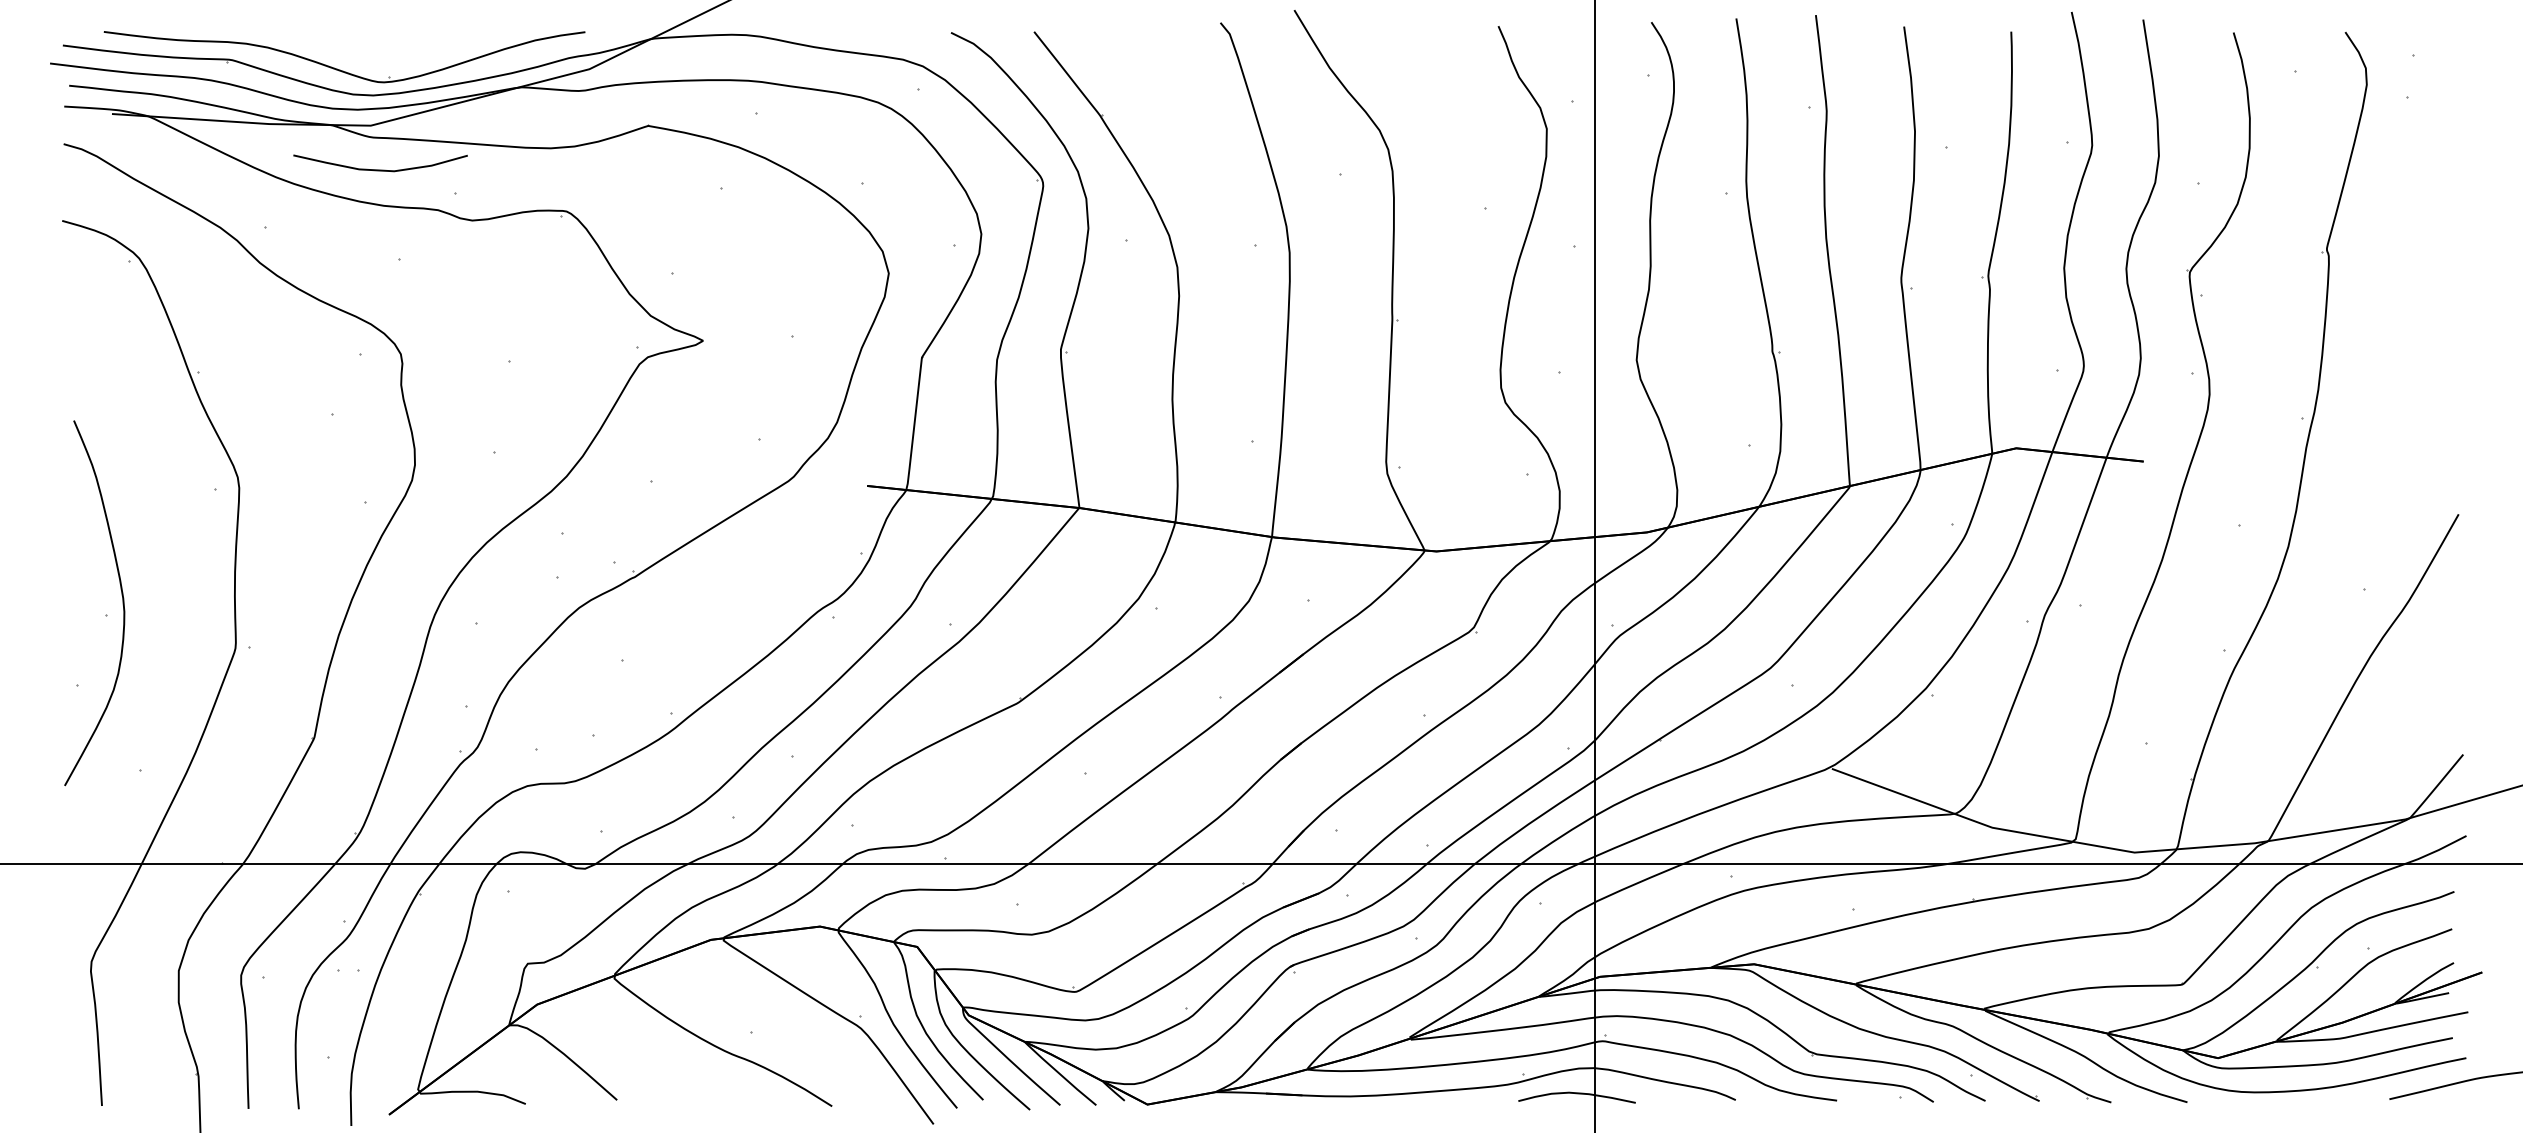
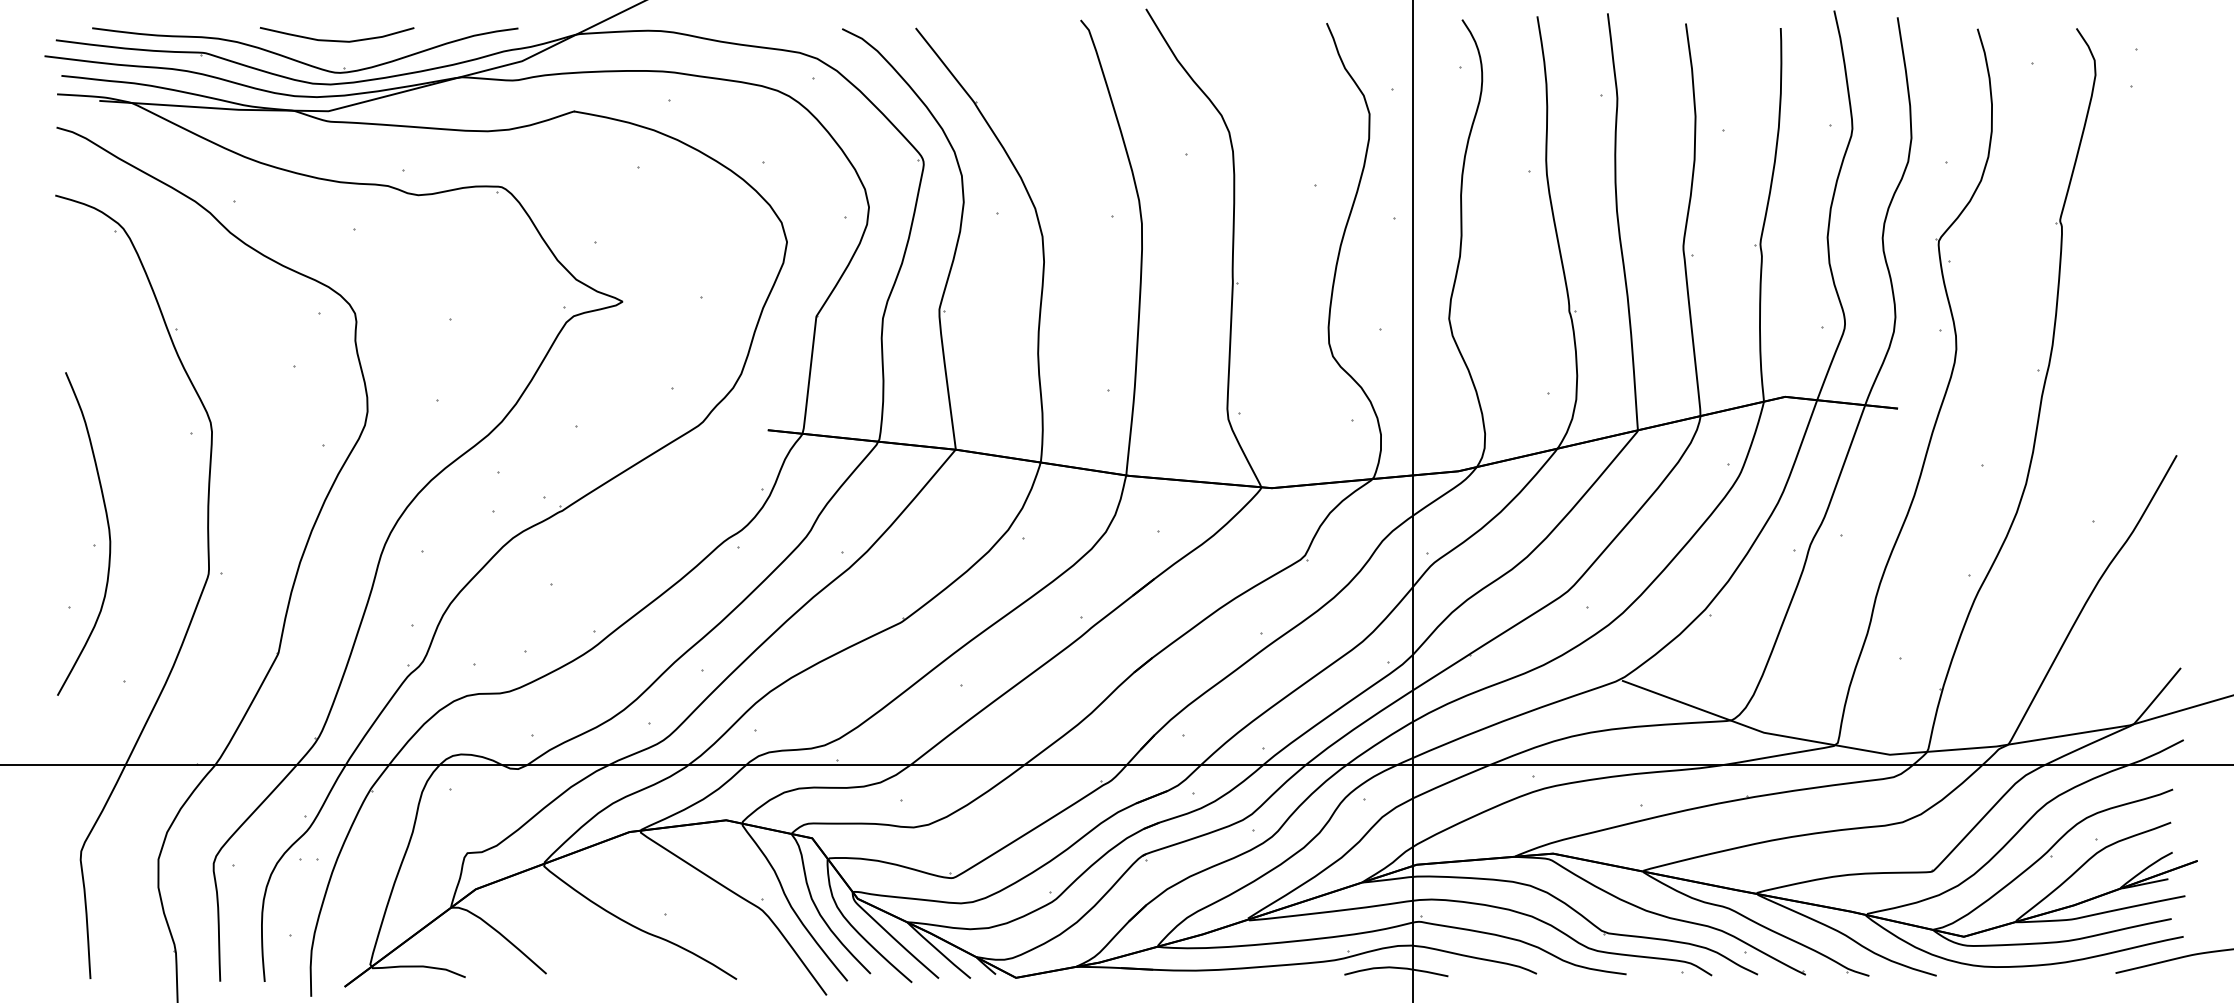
curve: (380, 169) -> (337, 40), moved

